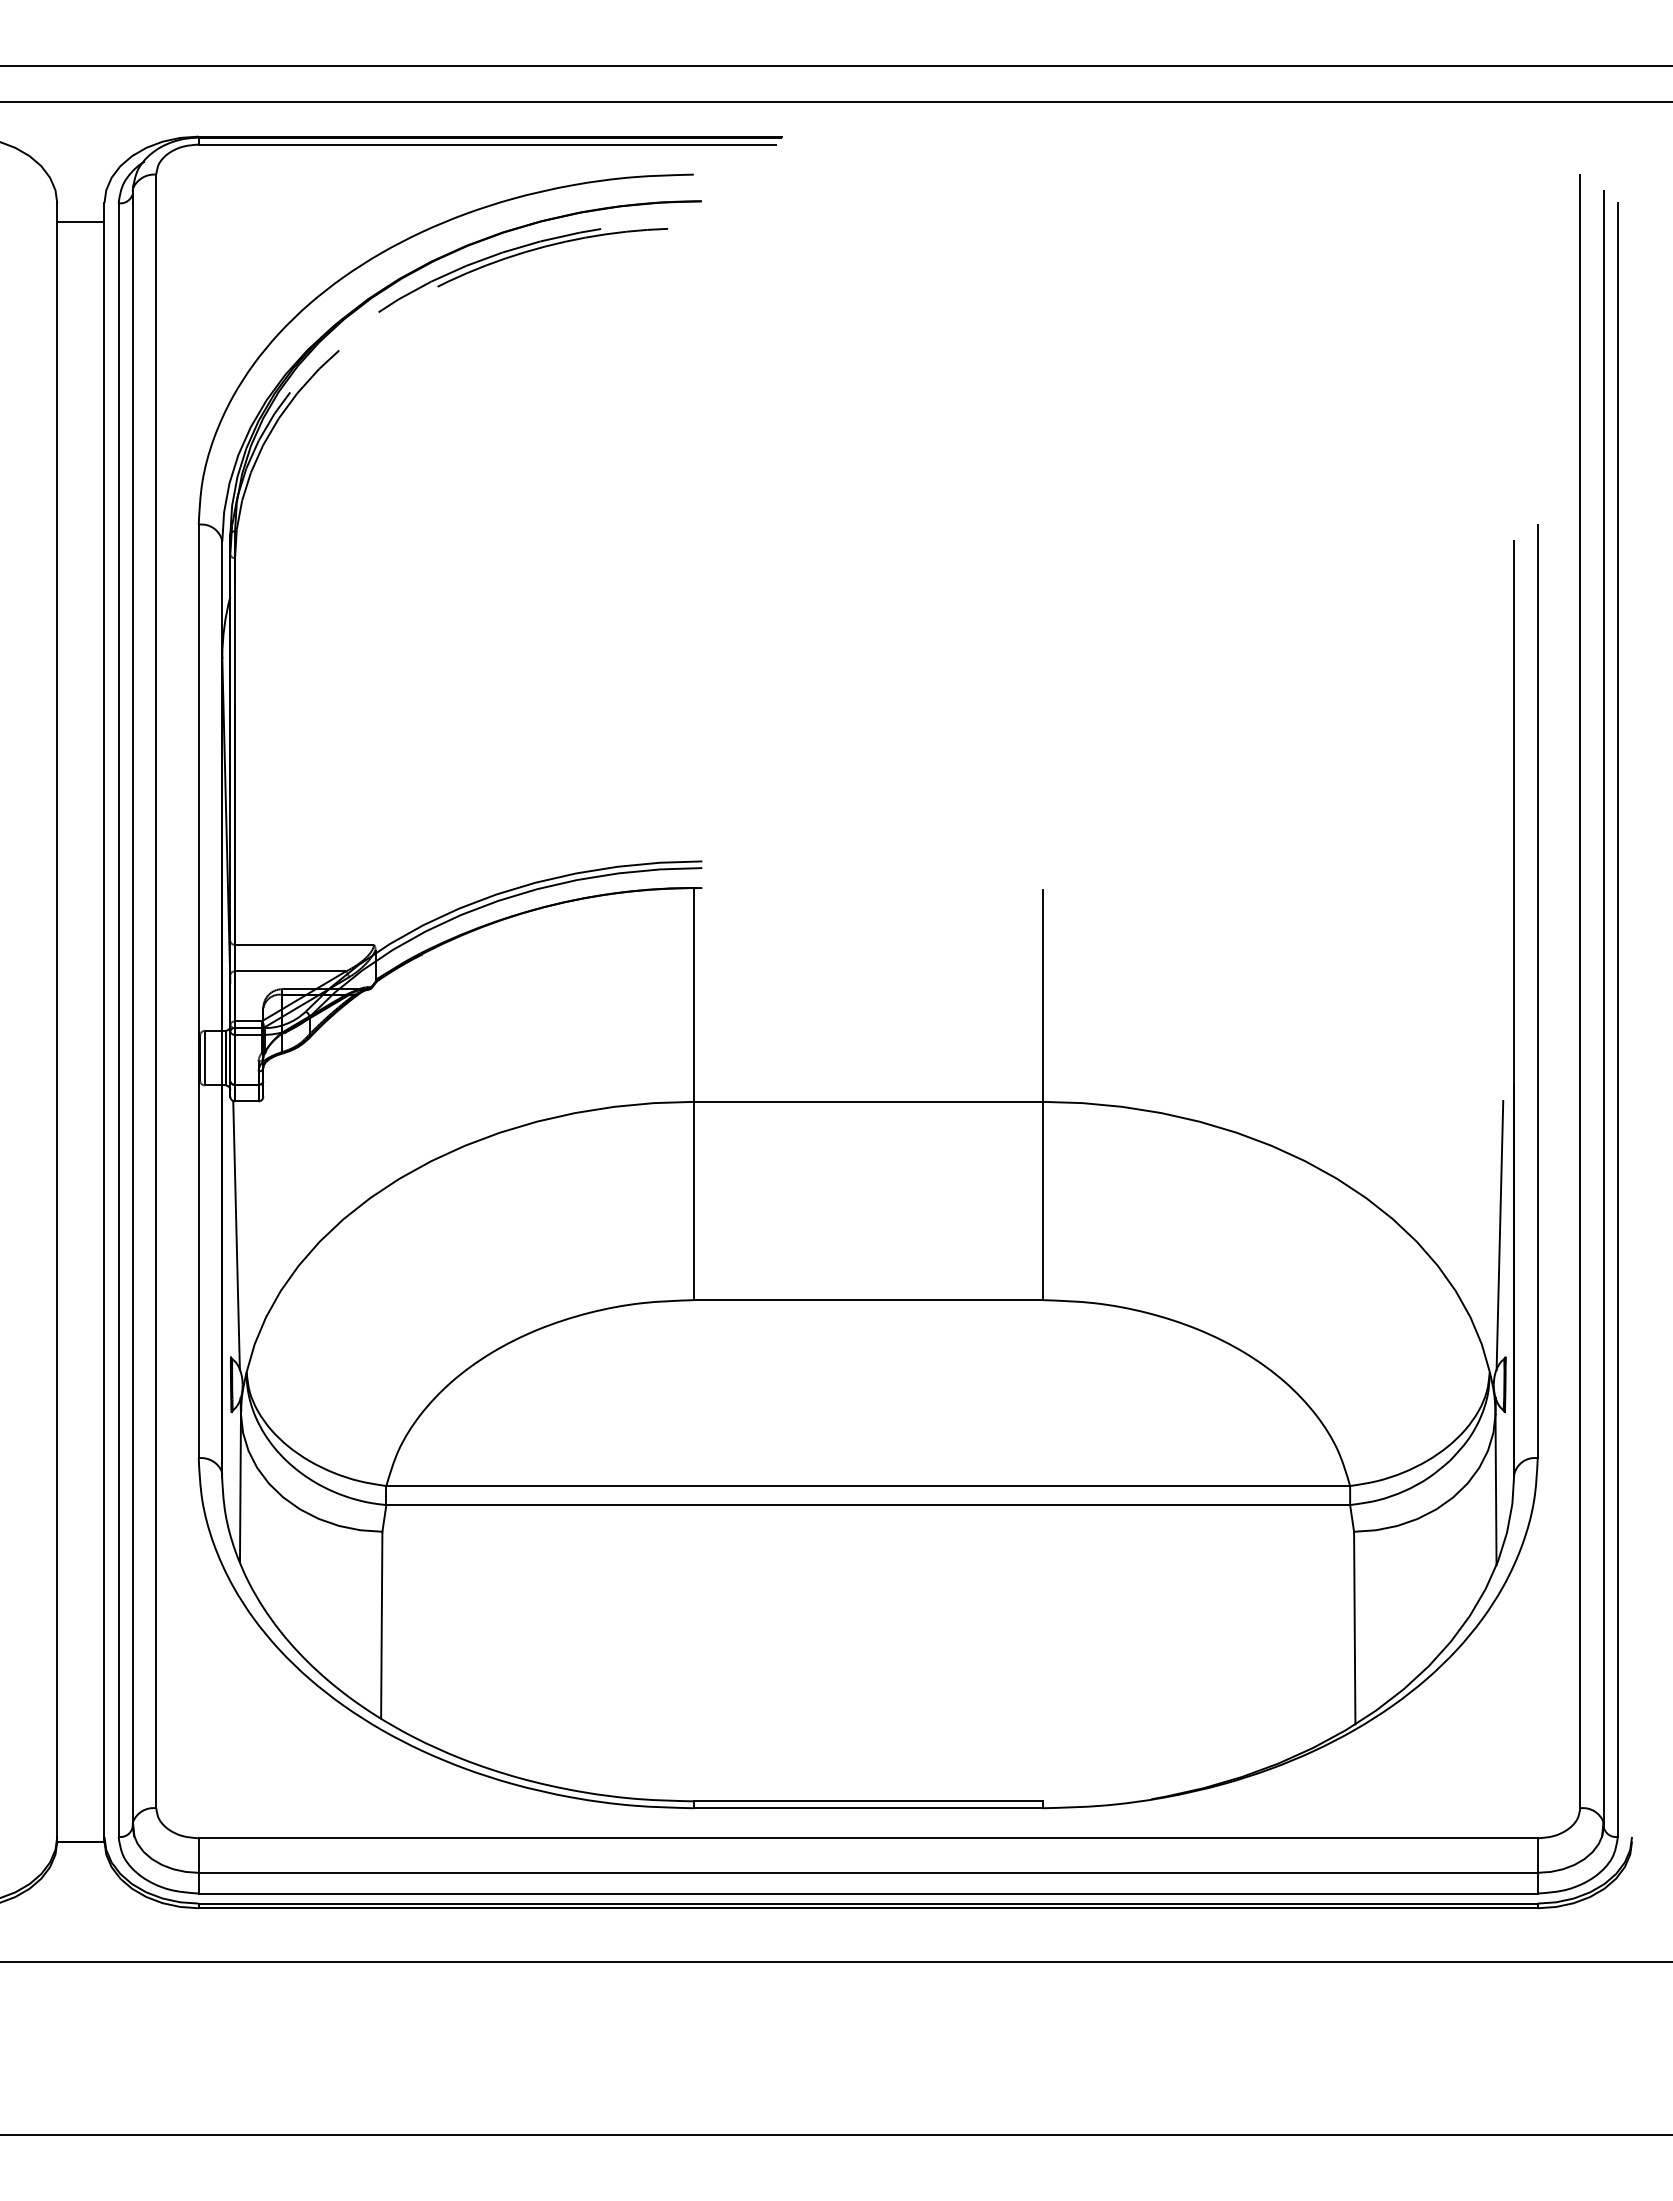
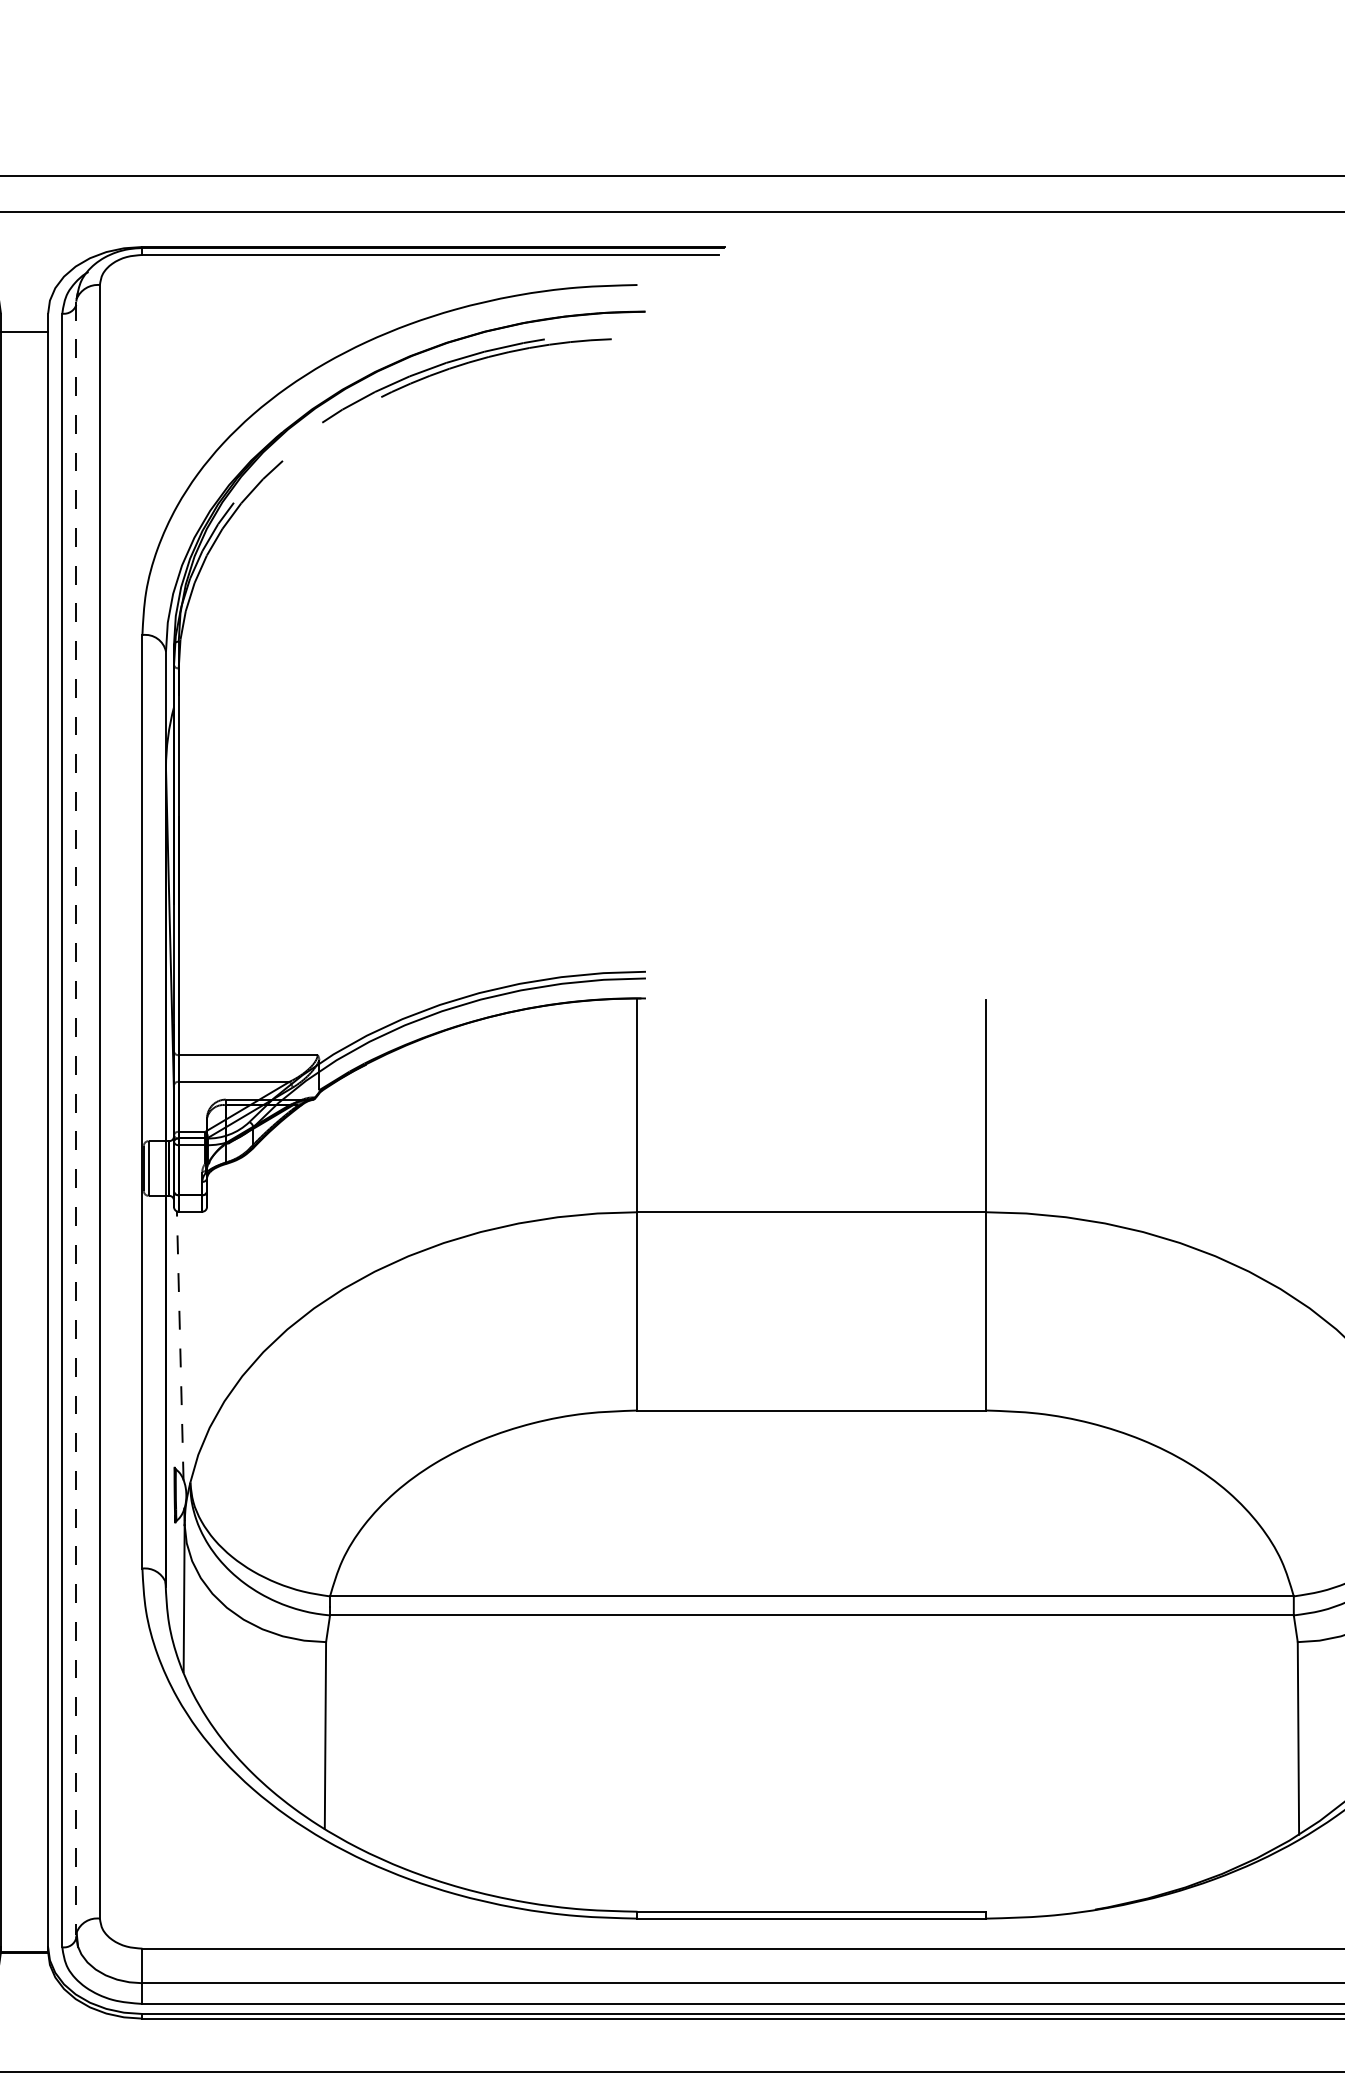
line: (132, 1008) -> (76, 1118), solid -> dashed
line: (236, 1235) -> (180, 1345), solid -> dashed

